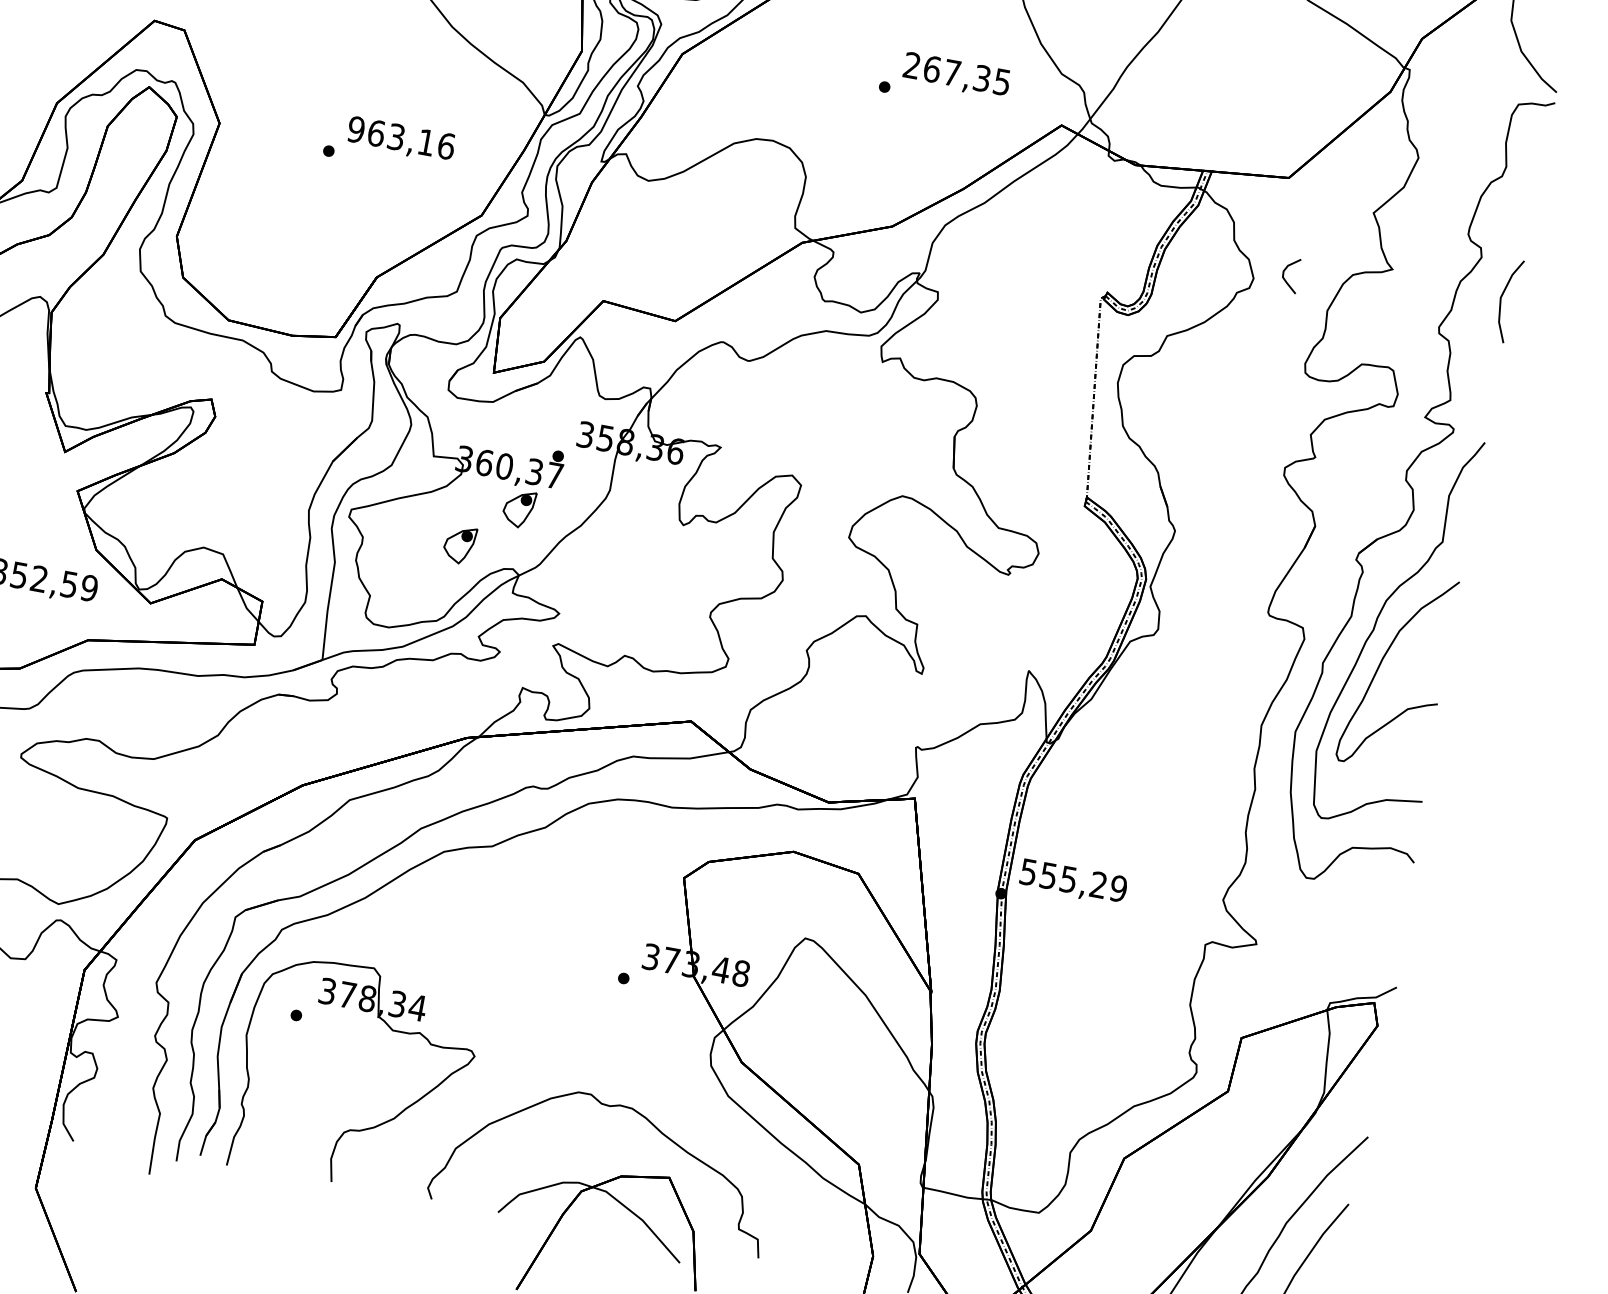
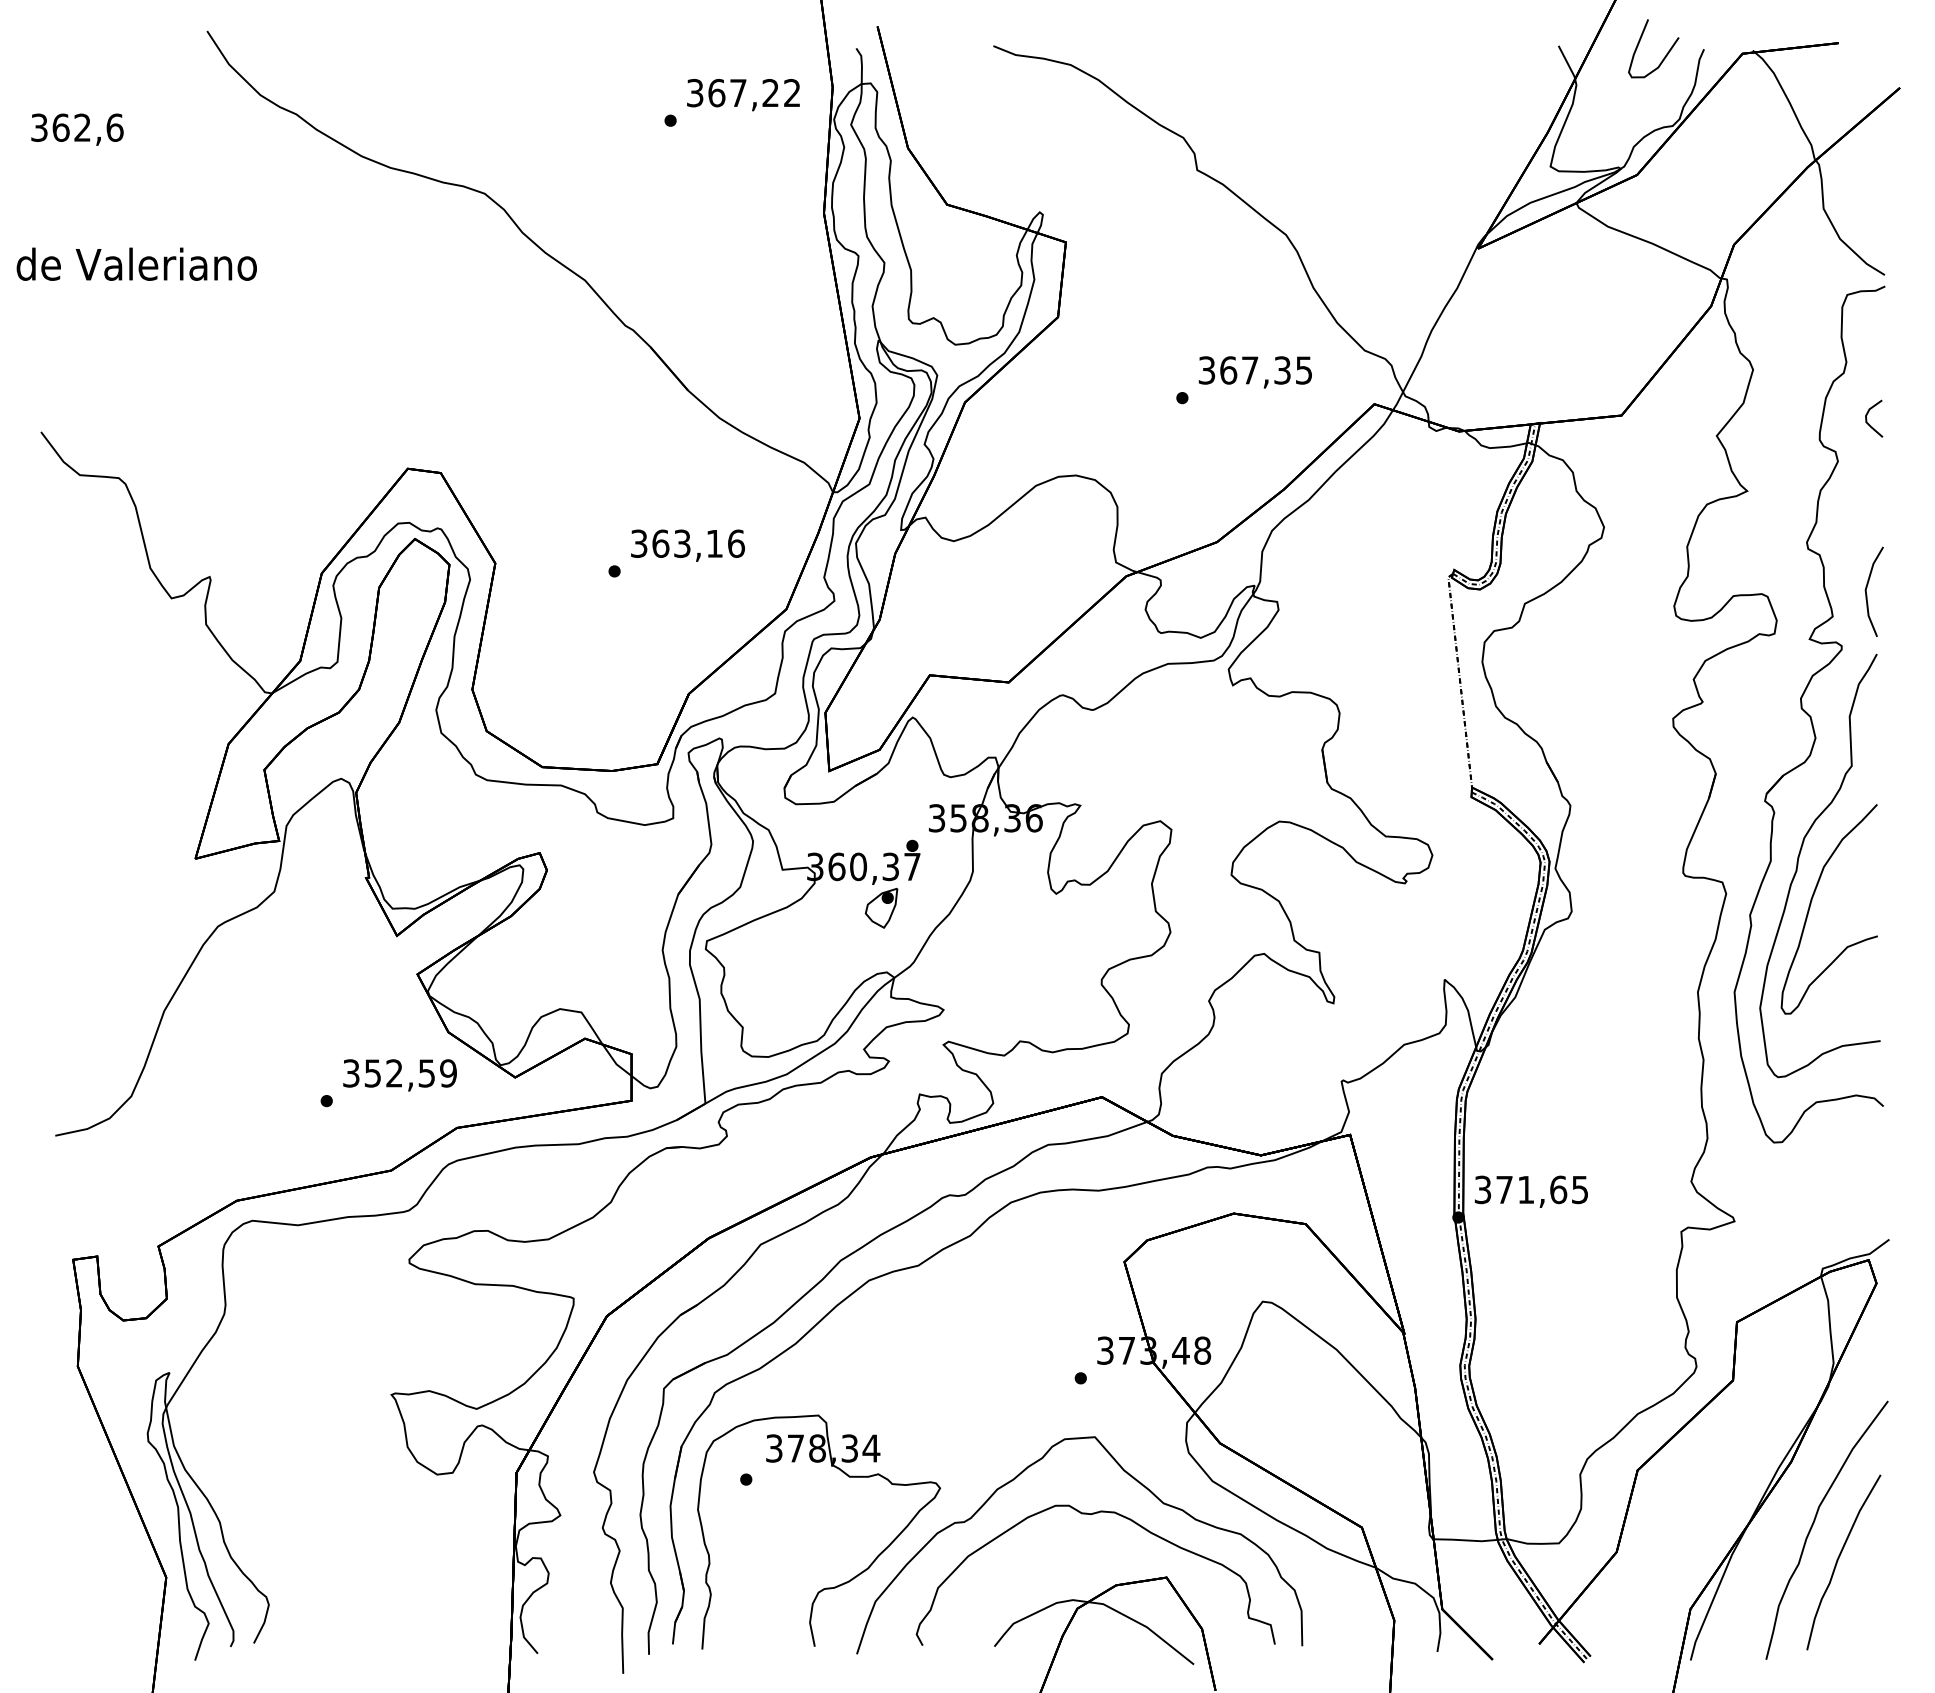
text: (911, 65) -> (1206, 370), 267,35 -> 367,35
text: (355, 129) -> (638, 543), 963,16 -> 363,16
curve: (1284, 273) -> (1867, 418), moved
line: (1502, 296) -> (1867, 588), moved
part: (459, 545) -> (826, 957), removed
text: (1073, 880) -> (1531, 1189), 555,29 -> 371,65
curve: (654, 1080) -> (1132, 1478), added

